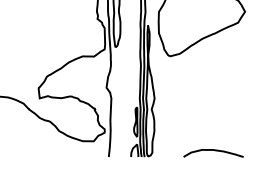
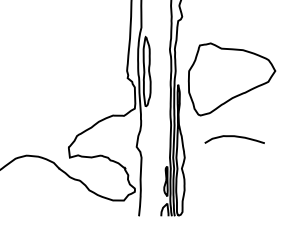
curve: (213, 151) -> (234, 137), moved

